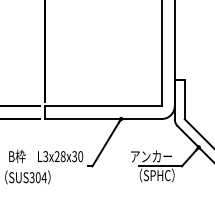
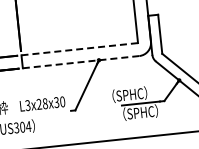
line: (103, 105) -> (80, 48), solid -> dashed
line: (103, 119) -> (81, 62), solid -> dashed
text: (150, 156) -> (132, 94), アンカー -> （SPHC）

